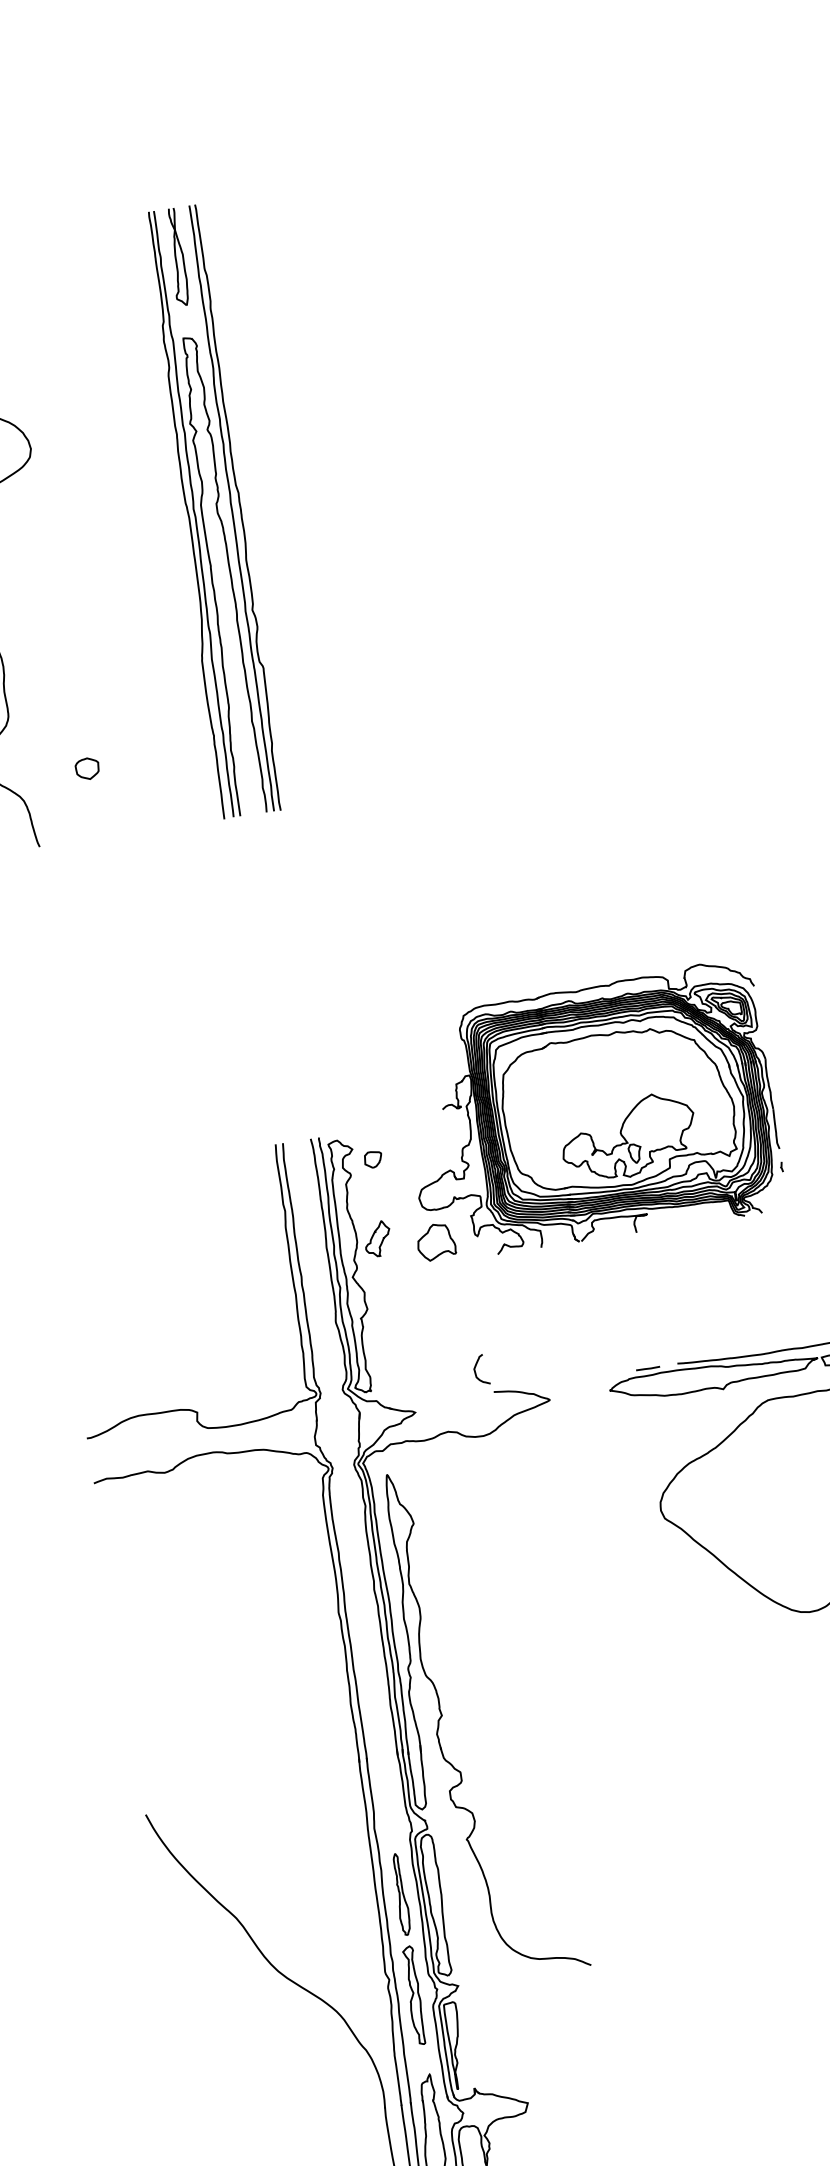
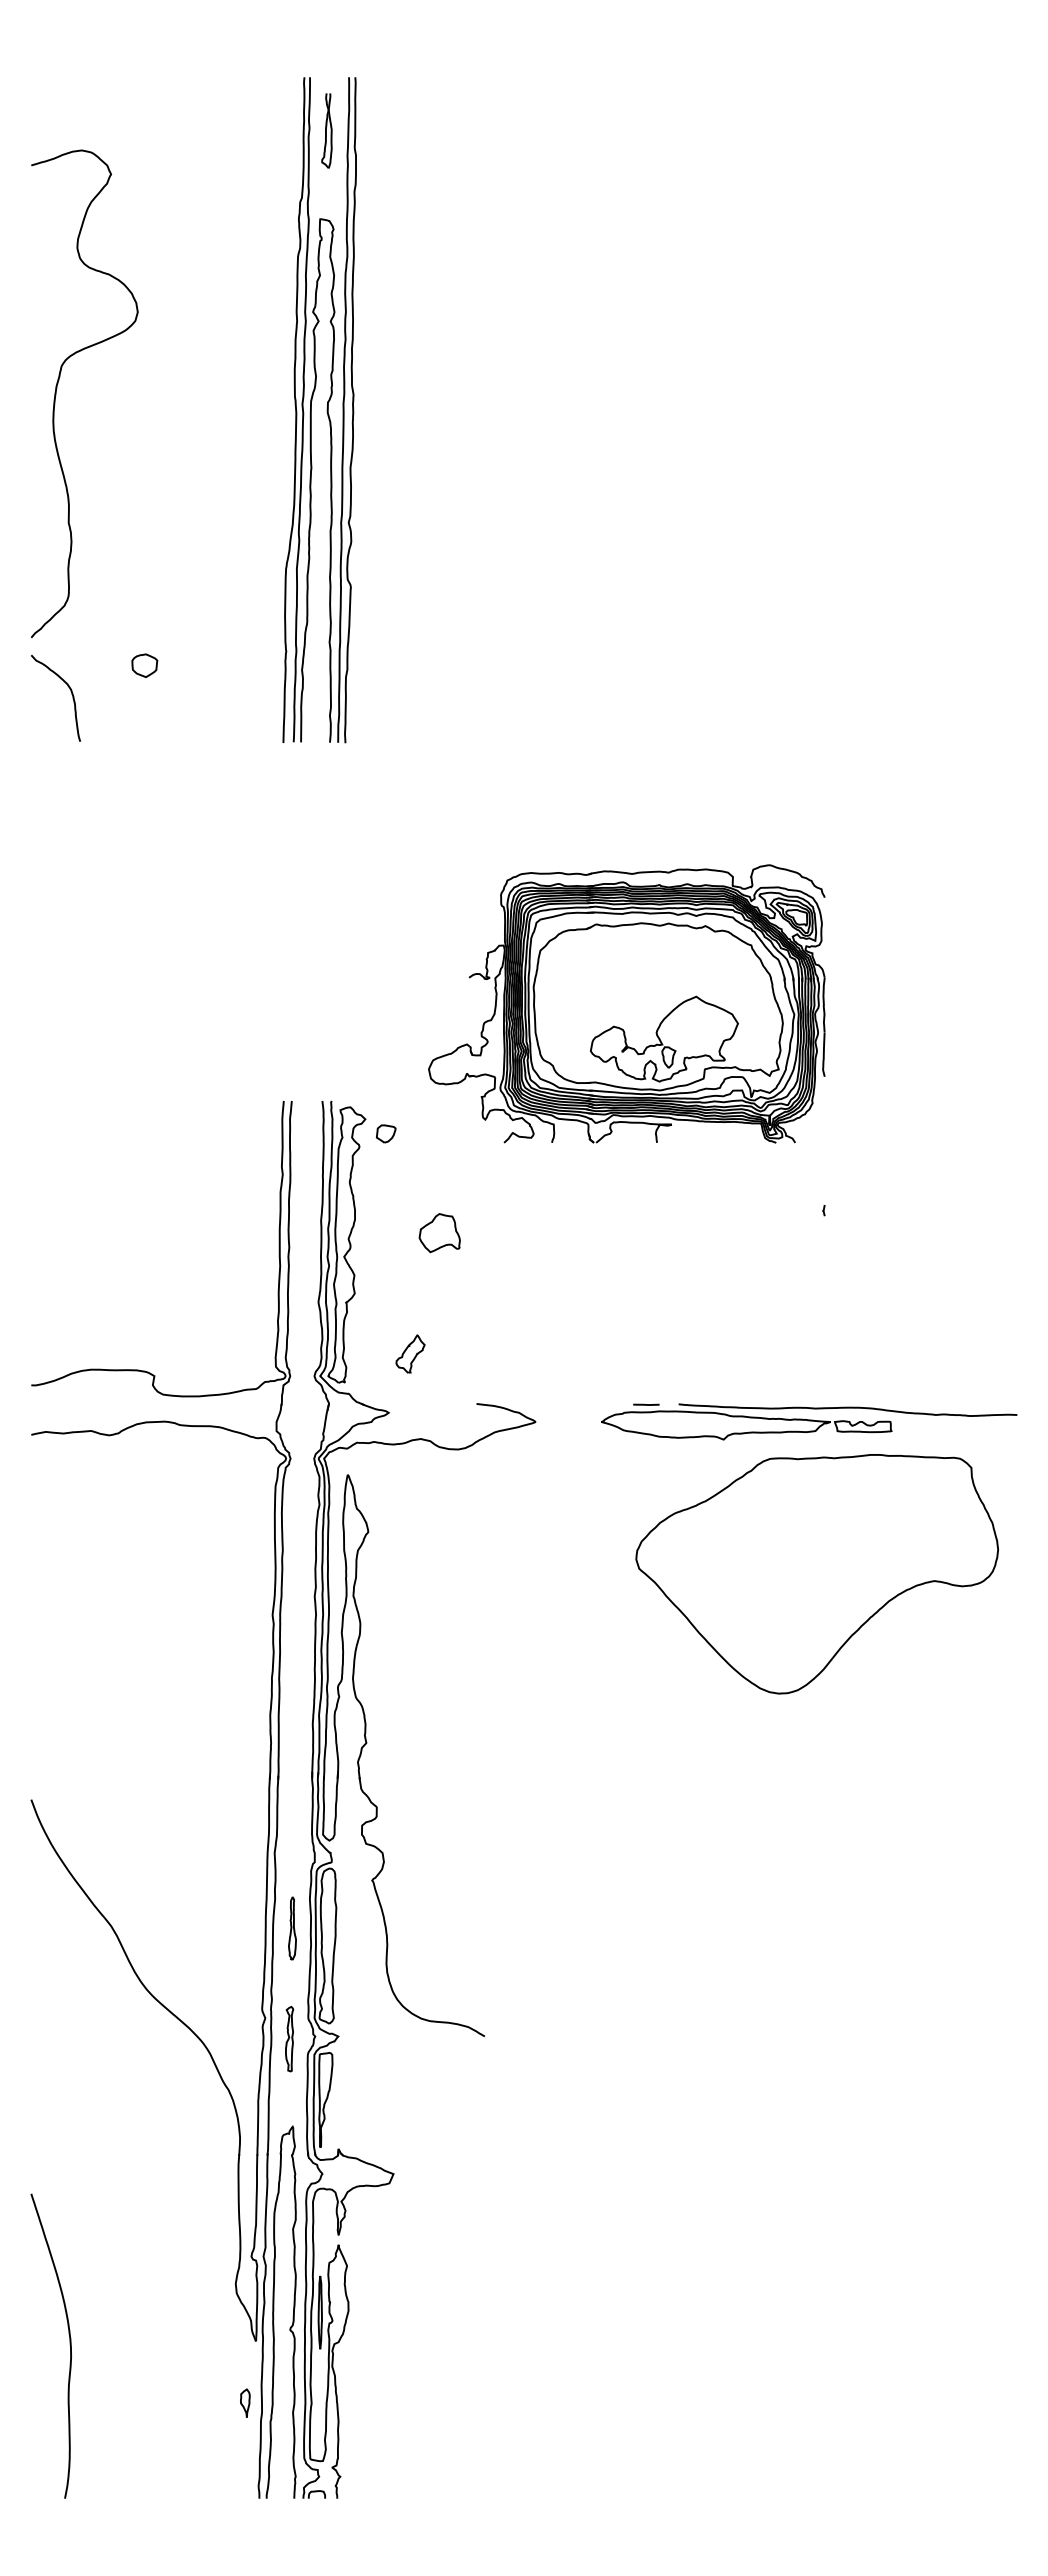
part: (176, 257) -> (326, 130), size x0.7
part: (589, 1110) -> (626, 1003), moved
part: (377, 1238) -> (410, 1353), moved
curve: (476, 1366) -> (462, 1373), removed
part: (401, 1894) -> (292, 1928), size x0.7
part: (414, 1994) -> (289, 2038), size x0.6

